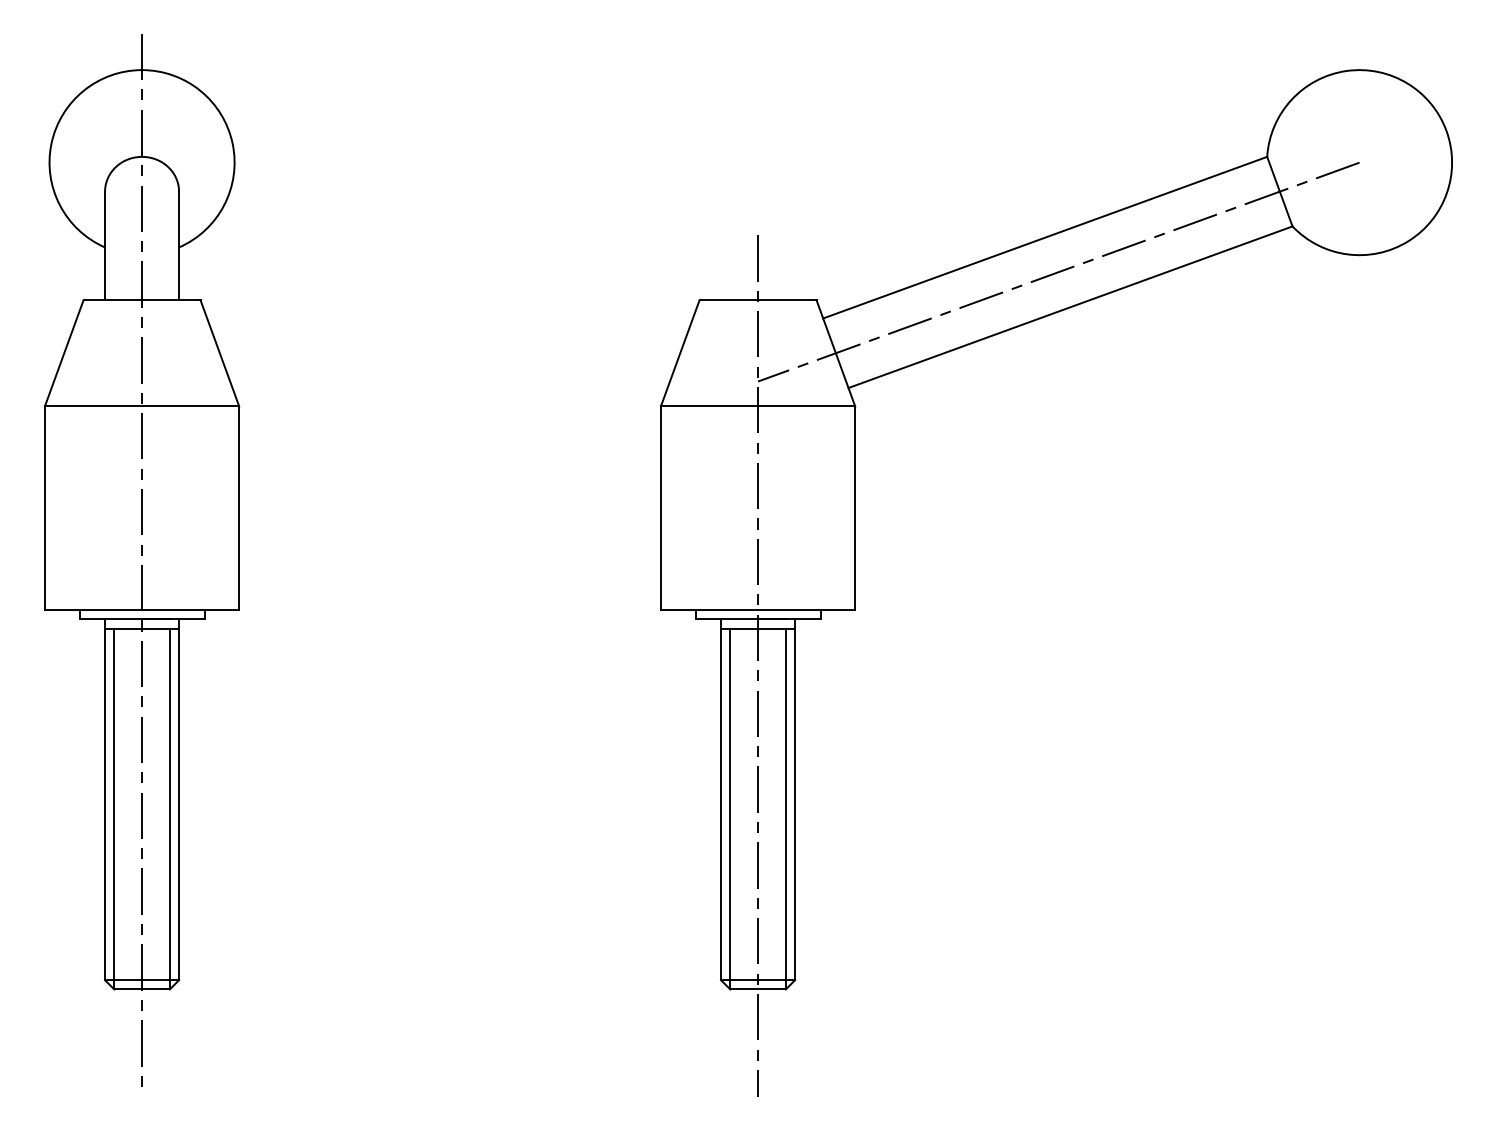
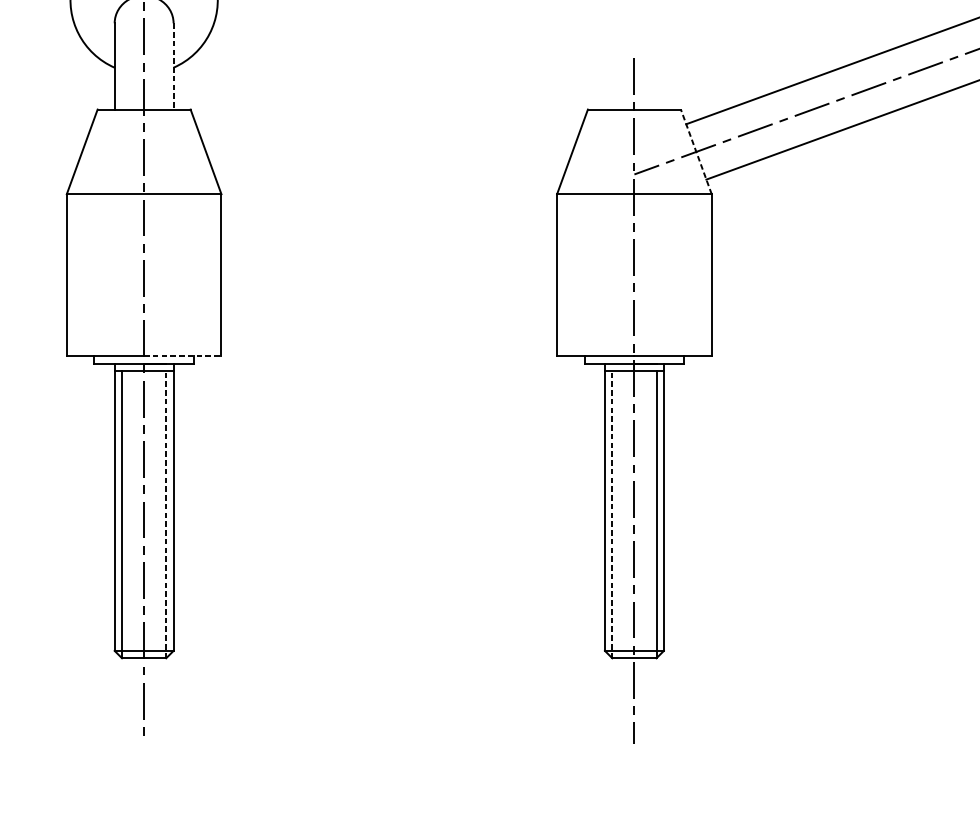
line: (179, 246) -> (173, 66), solid -> dashed
line: (835, 353) -> (696, 152), solid -> dashed
line: (190, 610) -> (182, 356), solid -> dashed
line: (169, 808) -> (165, 514), solid -> dashed
line: (730, 808) -> (612, 514), solid -> dashed

